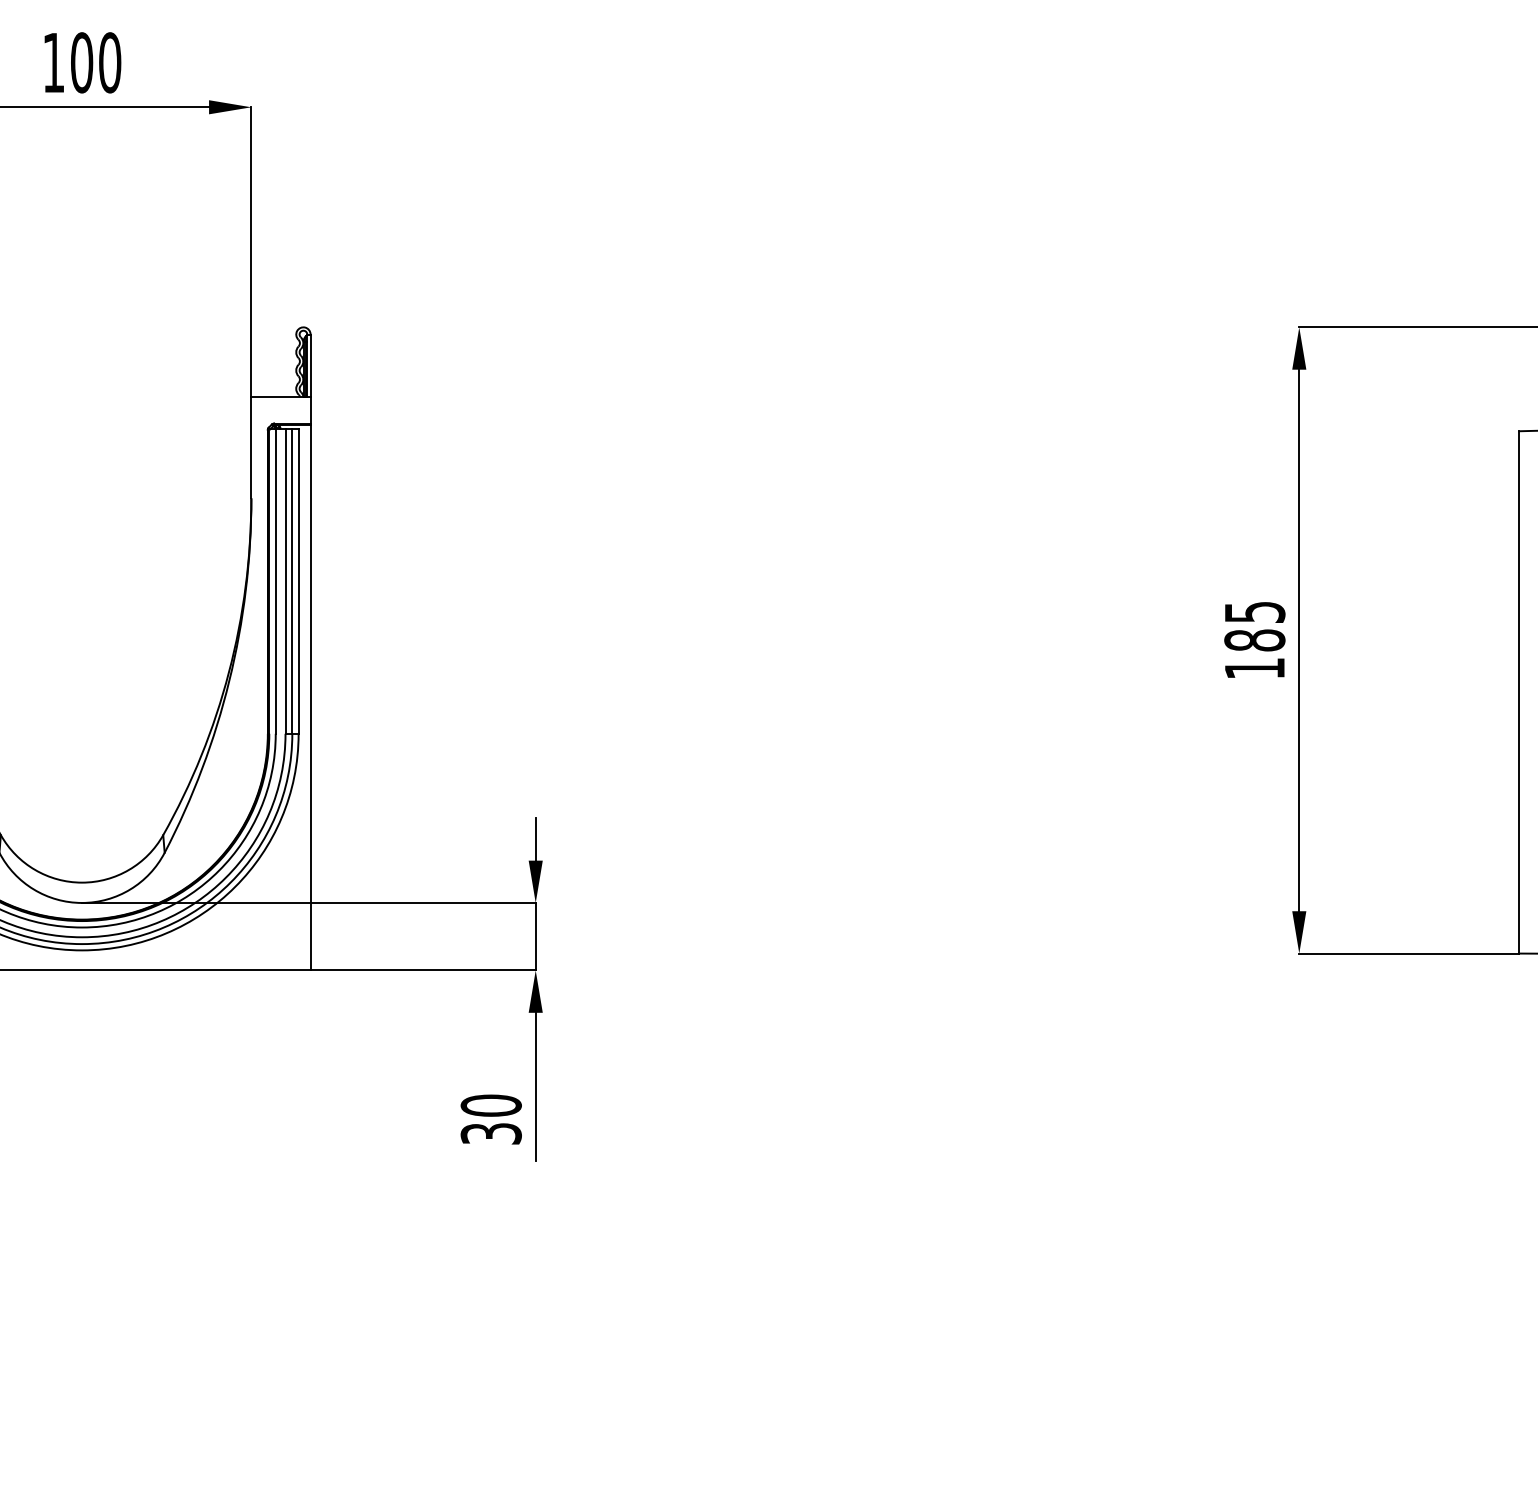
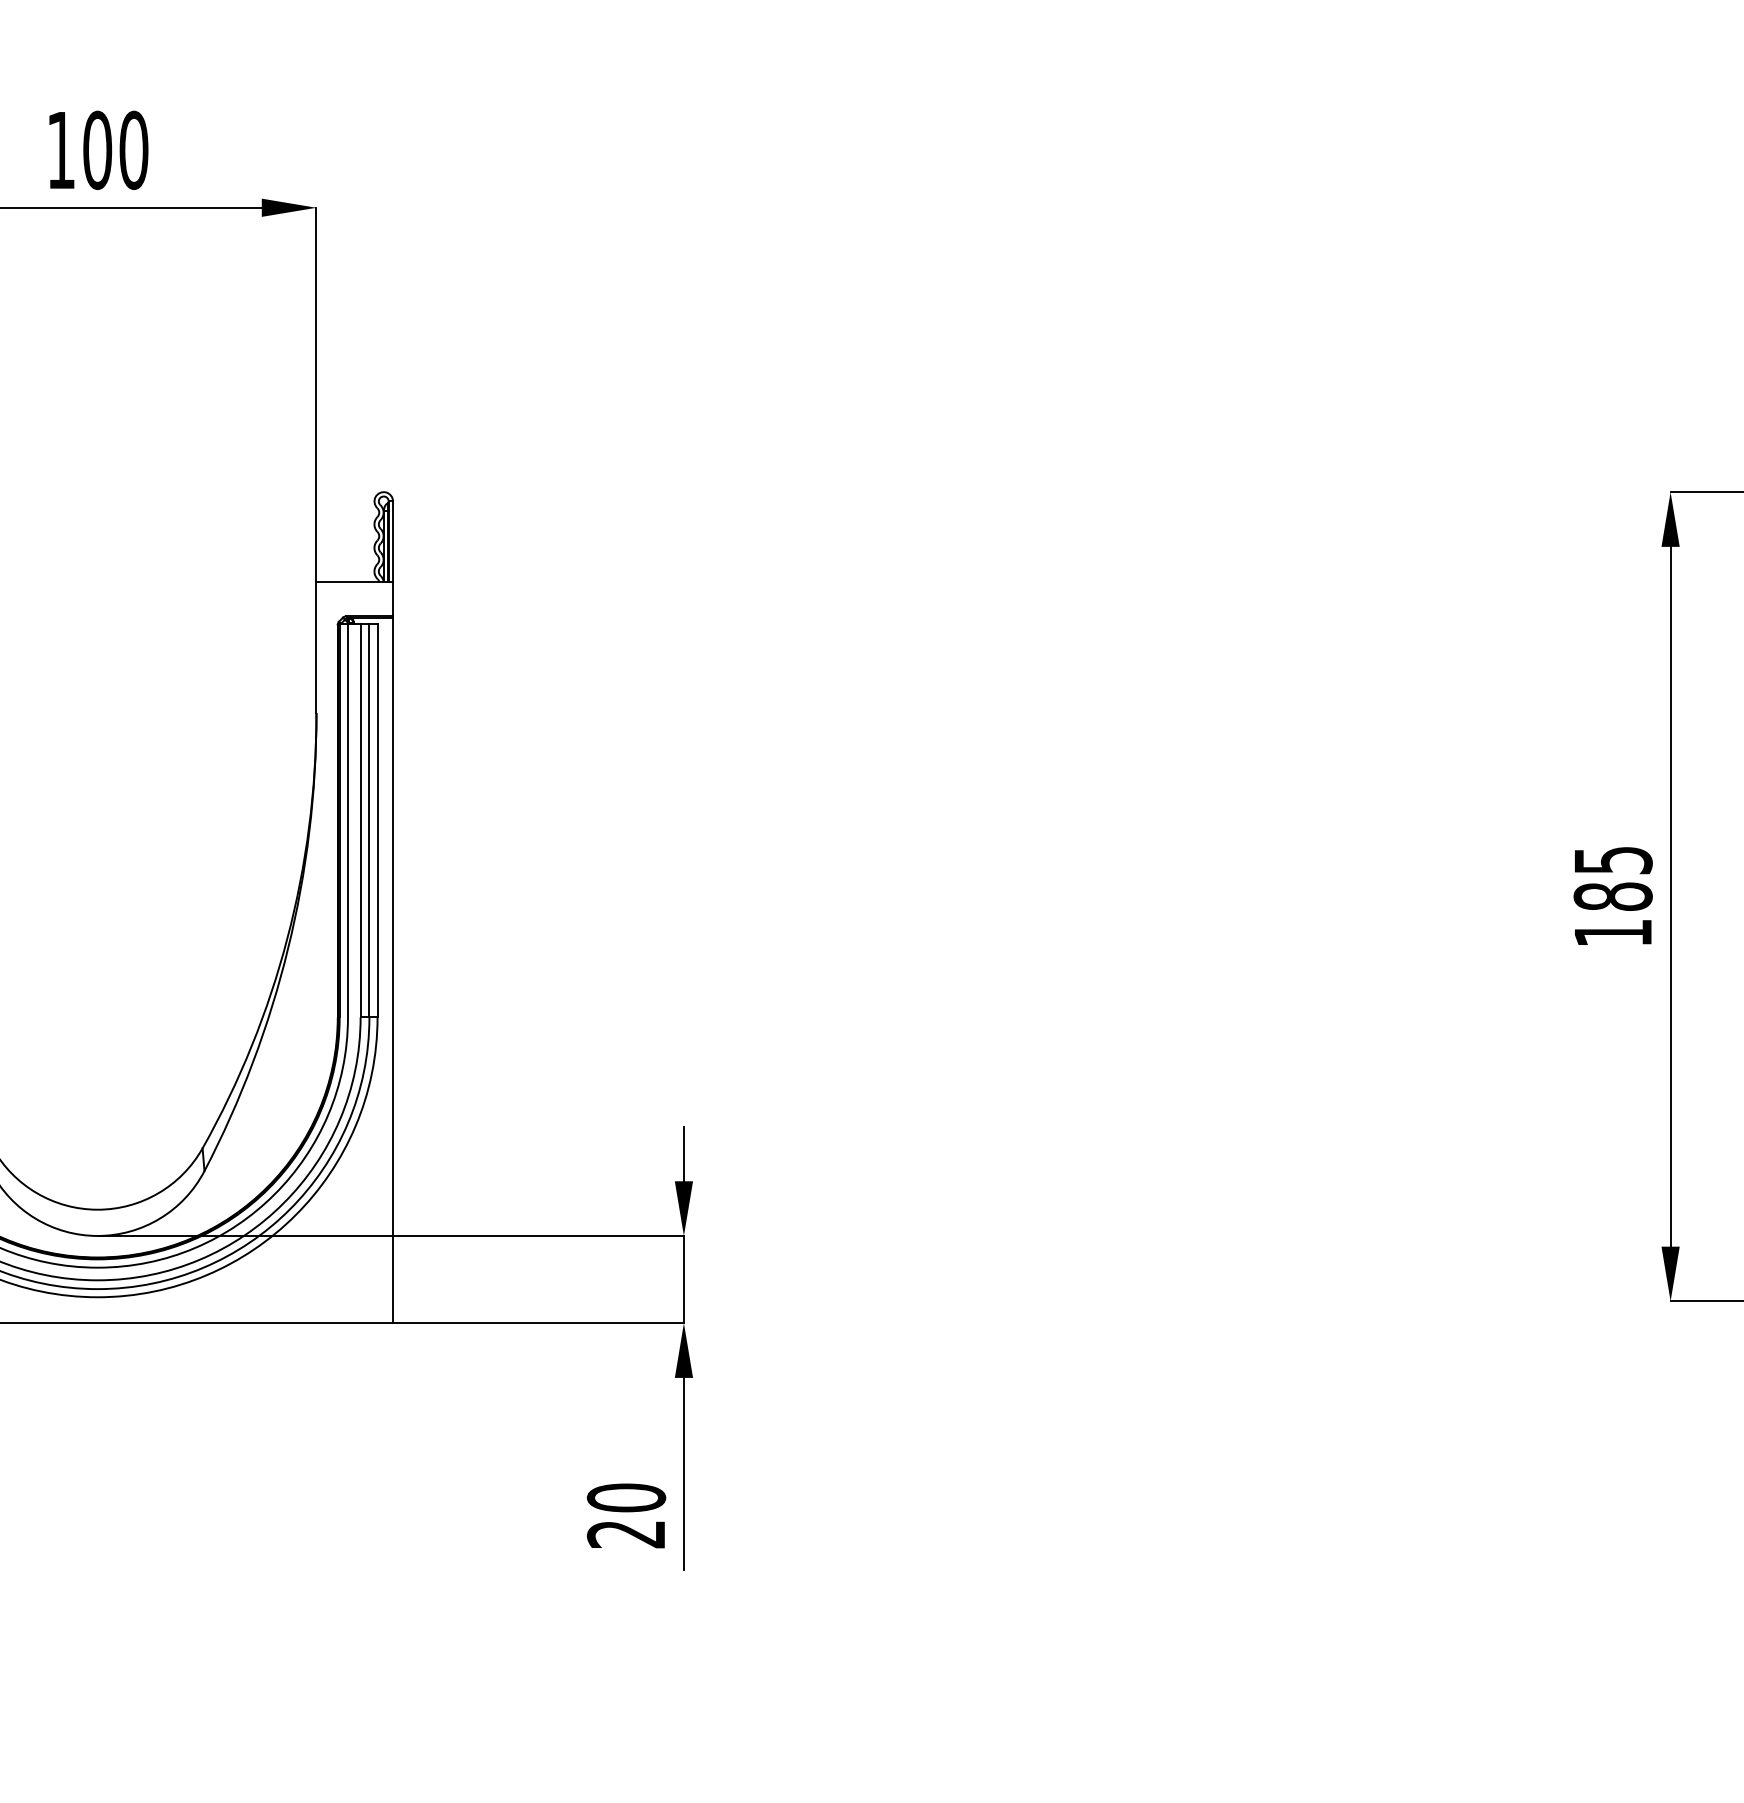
text: (490, 1133) -> (625, 1533), 30 -> 20

